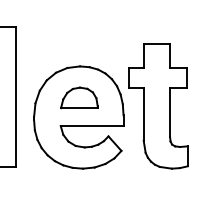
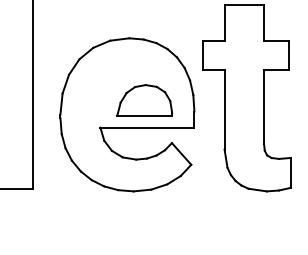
part: (79, 97) -> (144, 99), moved

